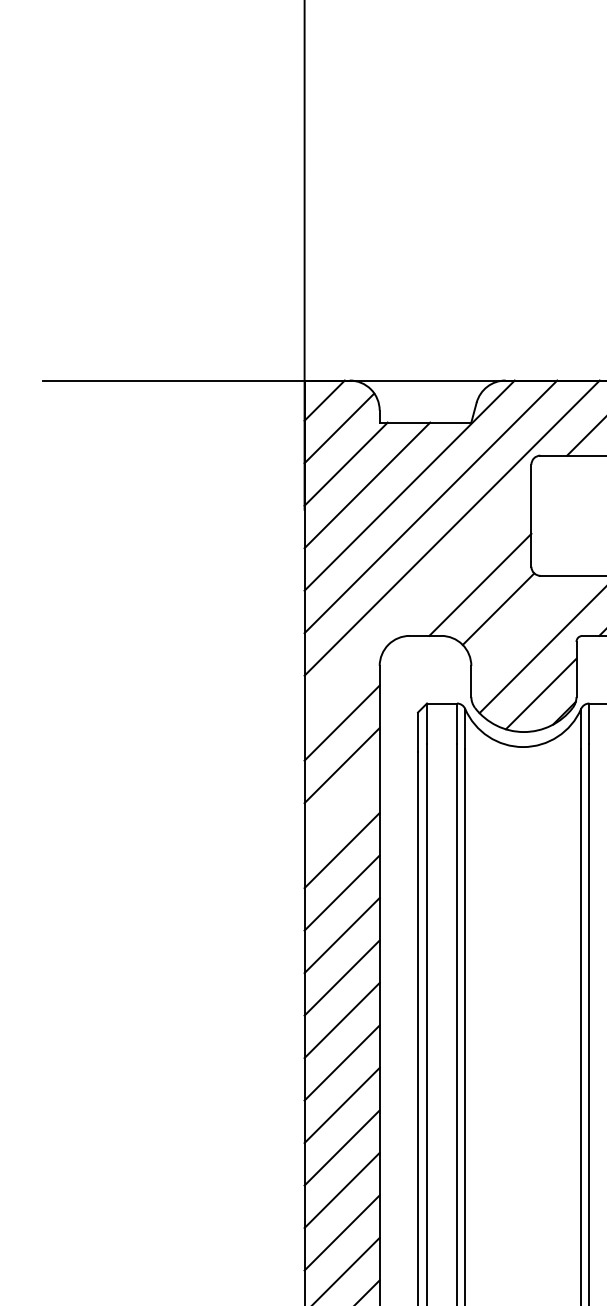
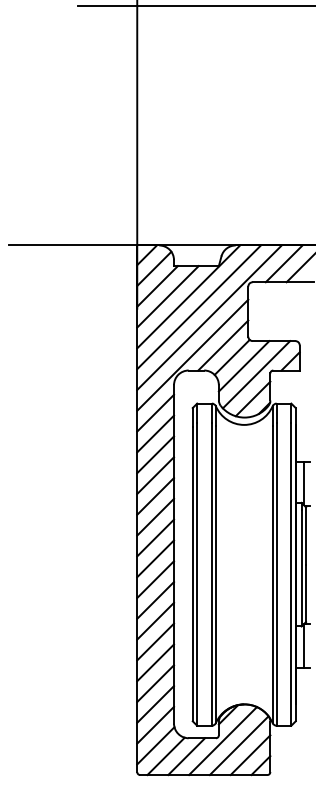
line: (417, 603) -> (192, 354), added
line: (521, 627) -> (243, 366), added
line: (341, 807) -> (155, 454), added

